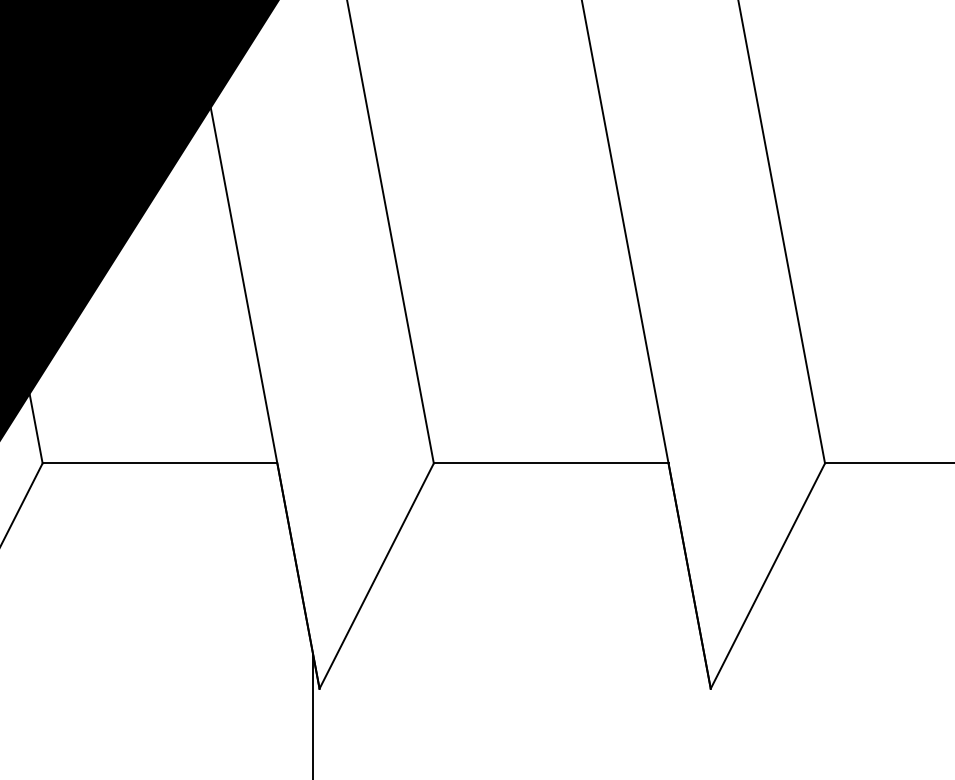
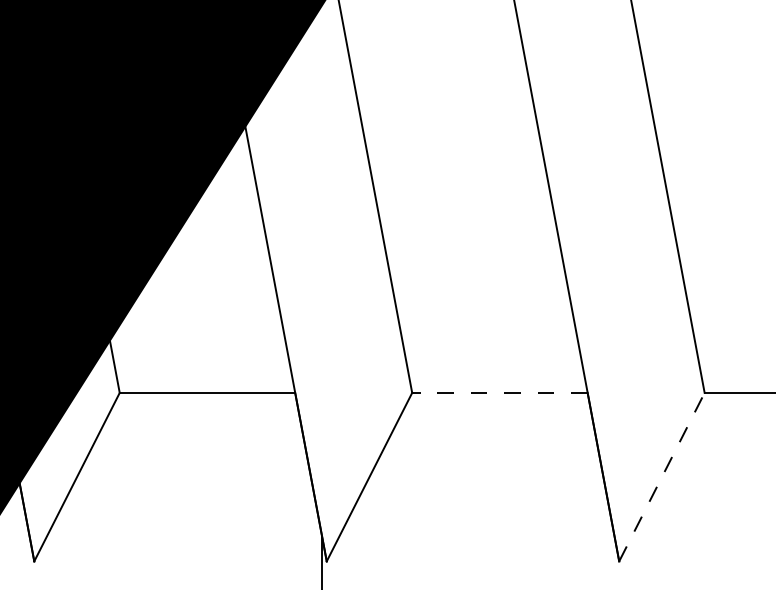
line: (550, 462) -> (499, 392), solid -> dashed
line: (768, 575) -> (662, 476), solid -> dashed

